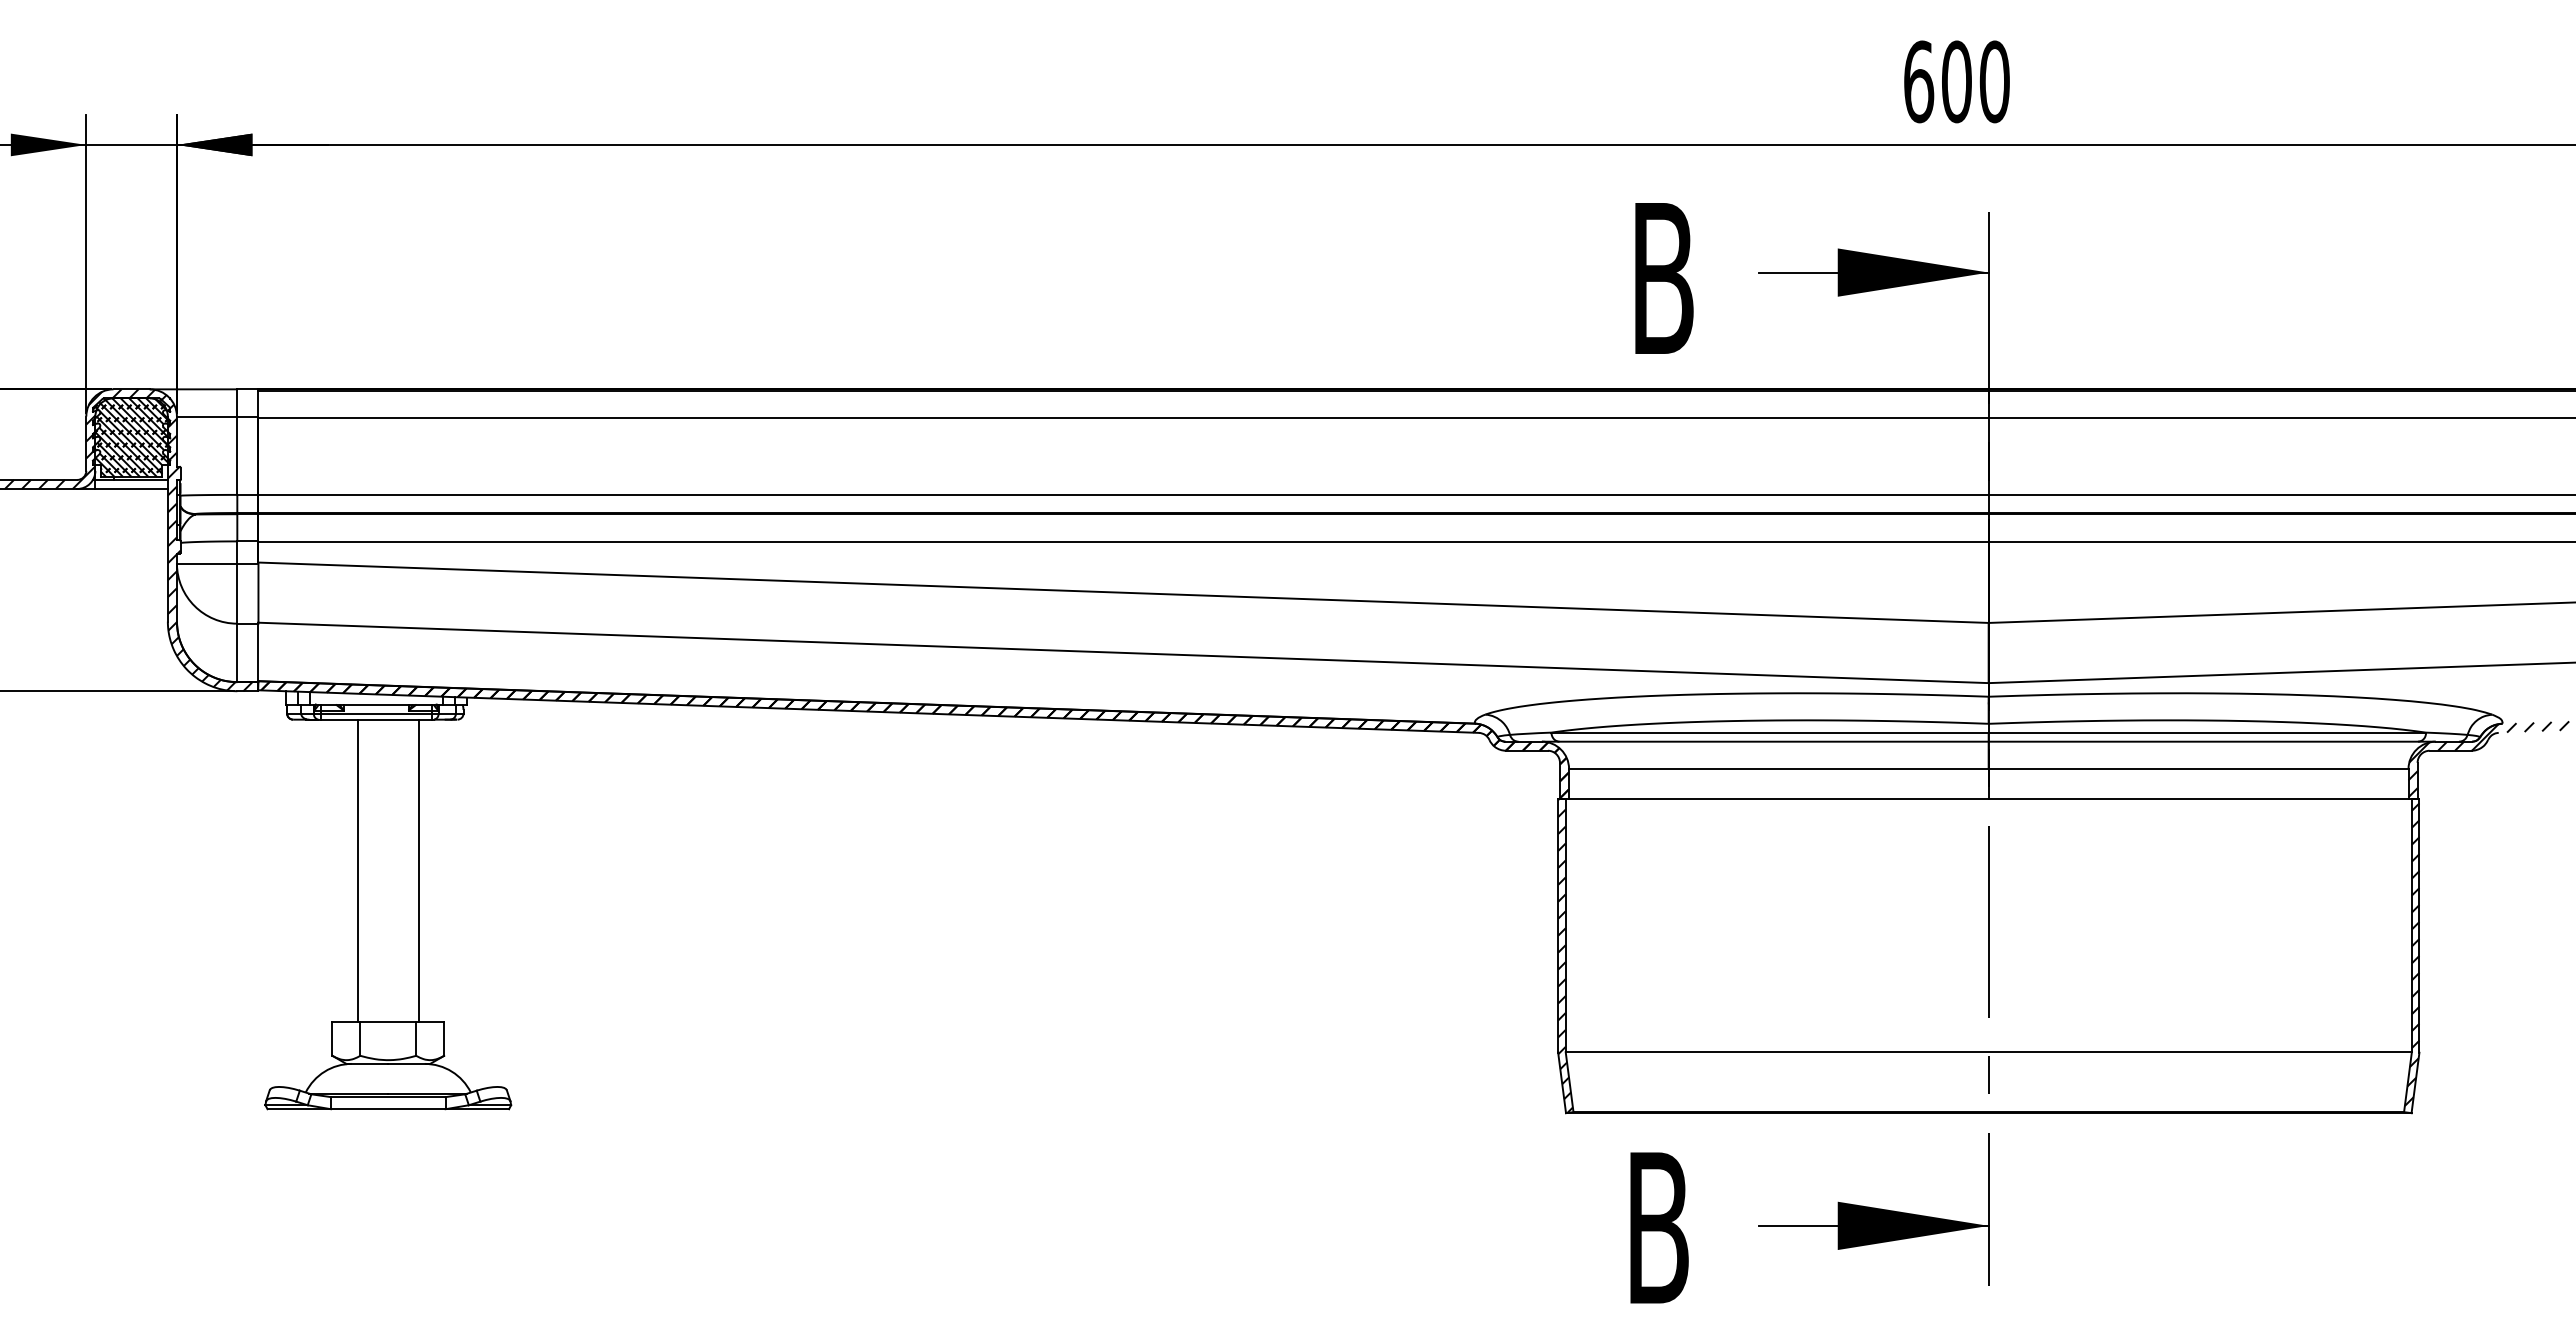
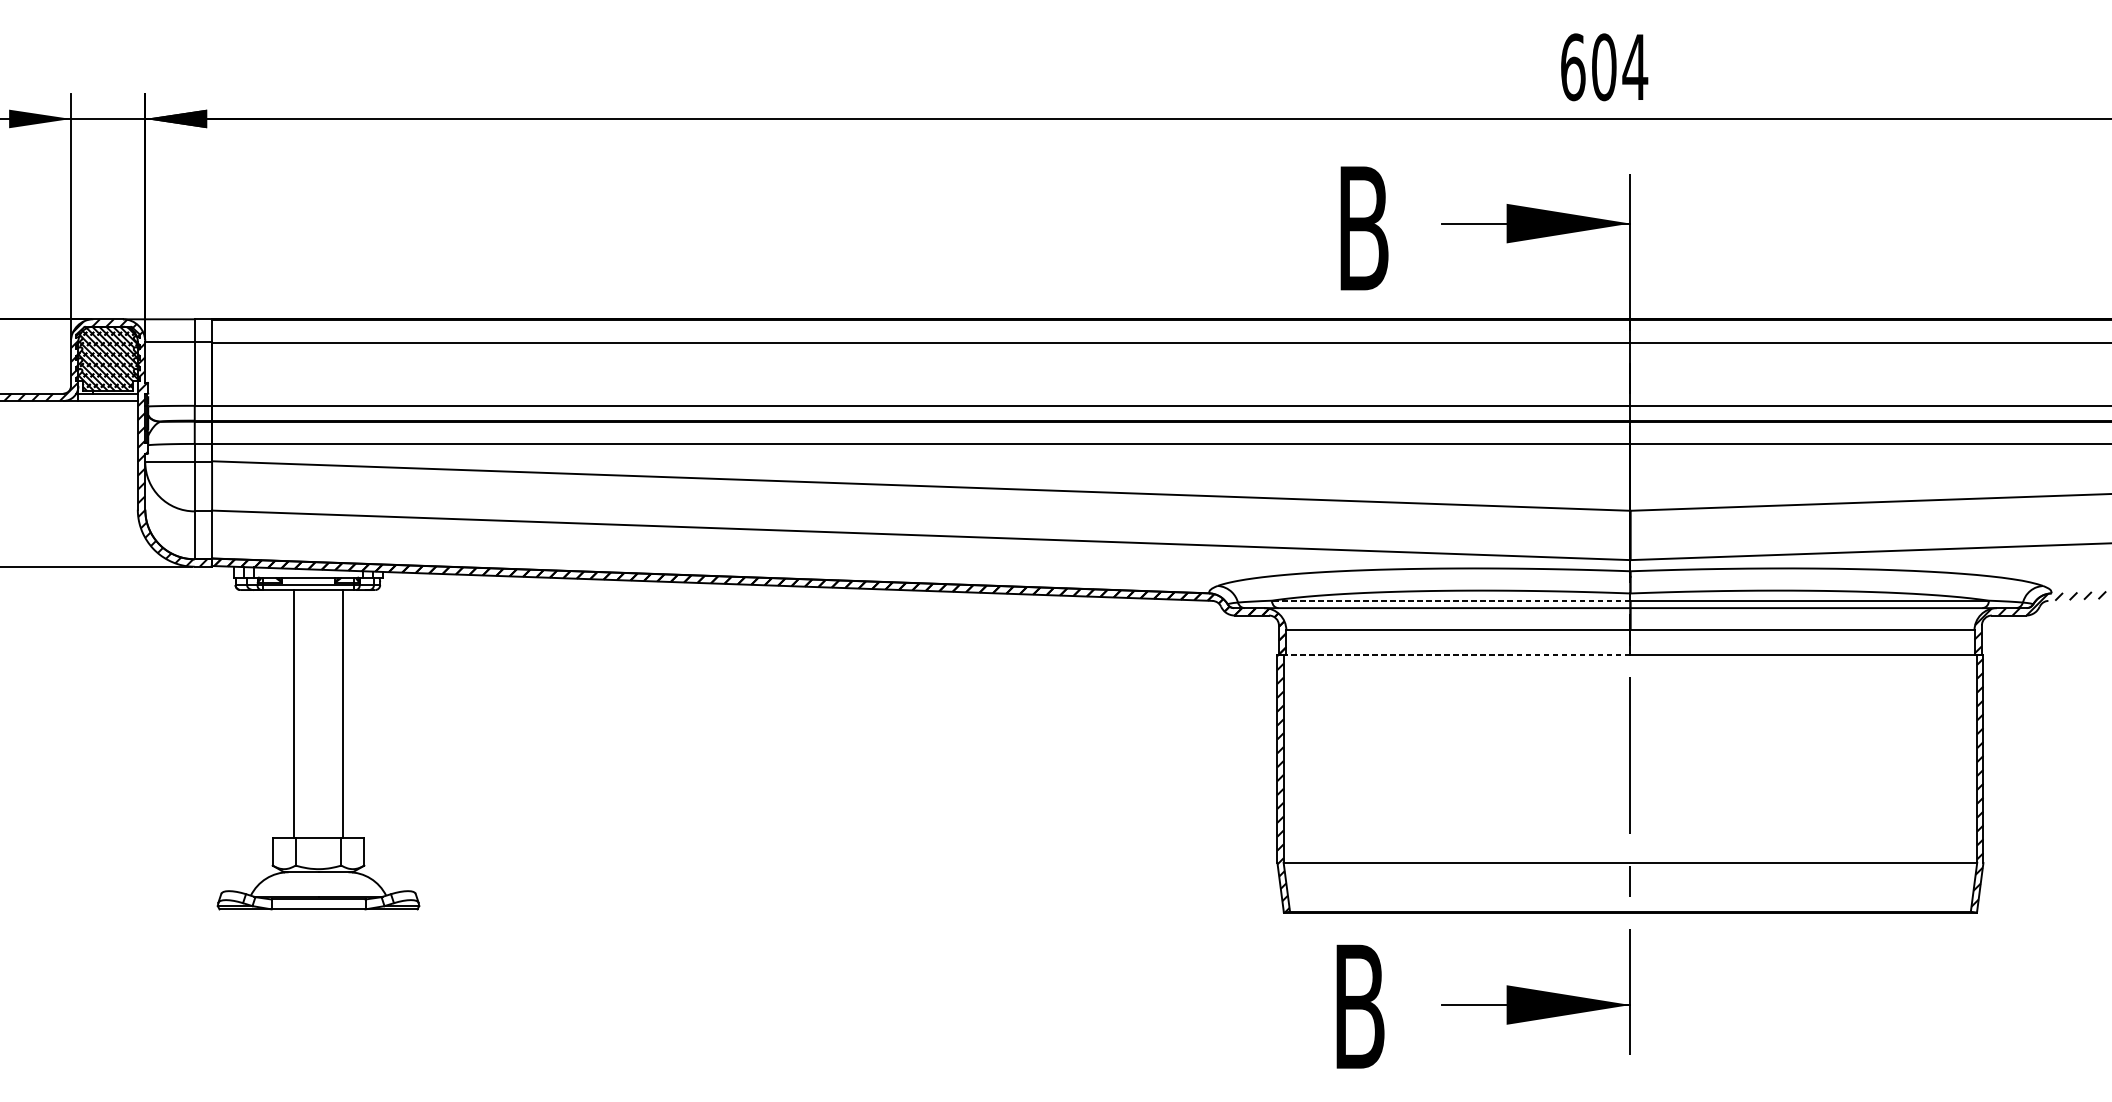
text: (1994, 81) -> (1635, 66), 600 -> 604
line: (1770, 732) -> (1451, 600), solid -> dashed
line: (1778, 799) -> (1458, 655), solid -> dashed

